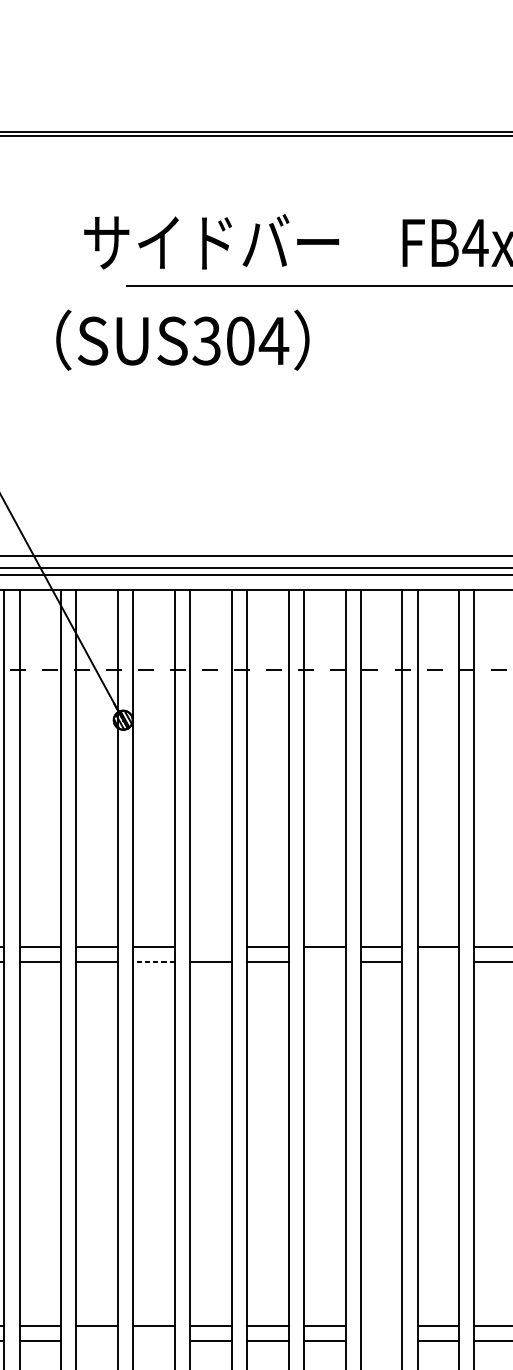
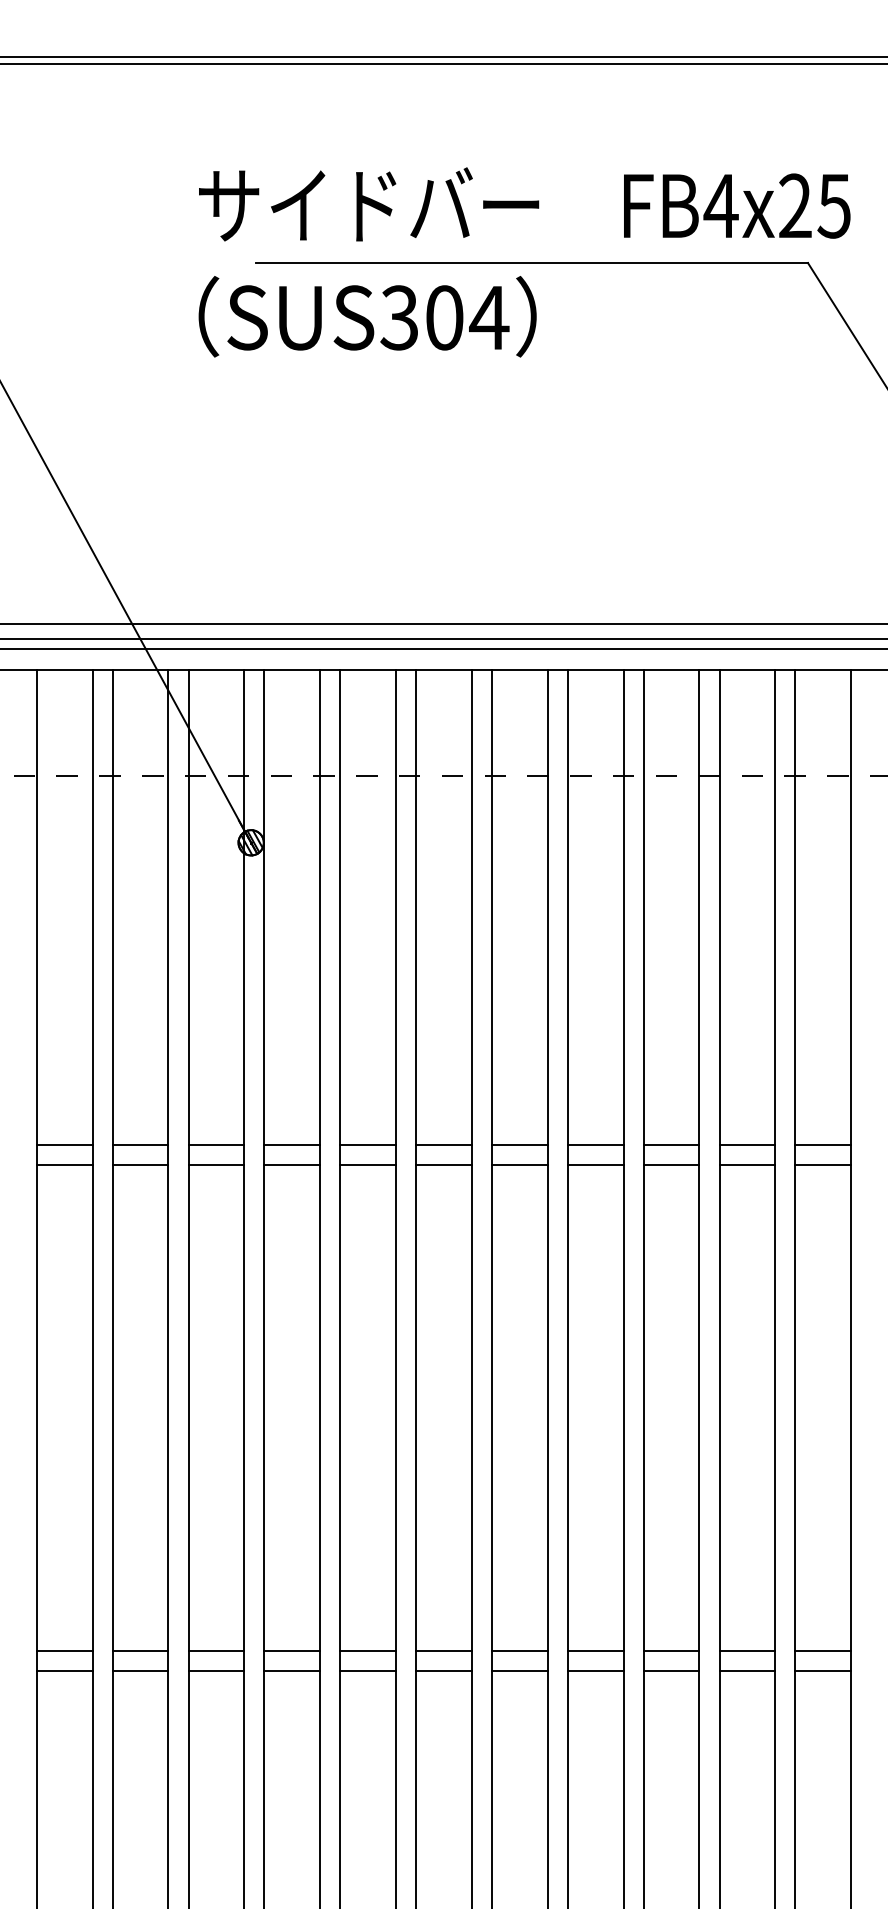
text: (182, 340) -> (367, 316), moved
line: (210, 946) -> (367, 1144), added
line: (154, 962) -> (292, 1165), dashed -> solid
line: (324, 962) -> (519, 1165), added
line: (438, 962) -> (671, 1165), added
line: (381, 1325) -> (595, 1650), added
line: (97, 1340) -> (216, 1670), added
line: (154, 1340) -> (292, 1670), added
line: (381, 1340) -> (595, 1670), added

